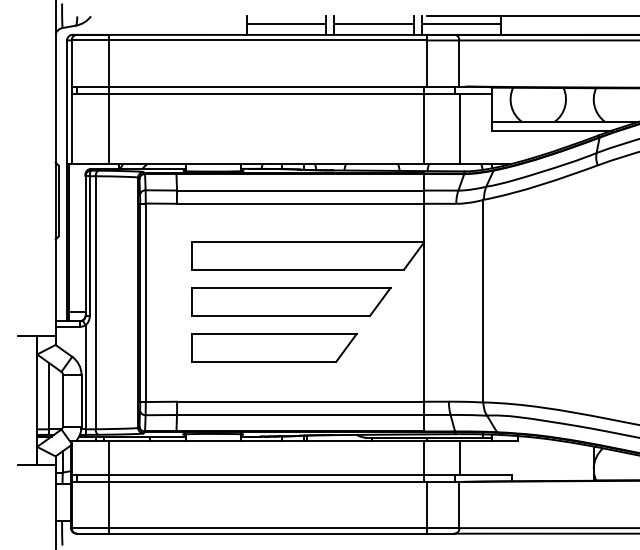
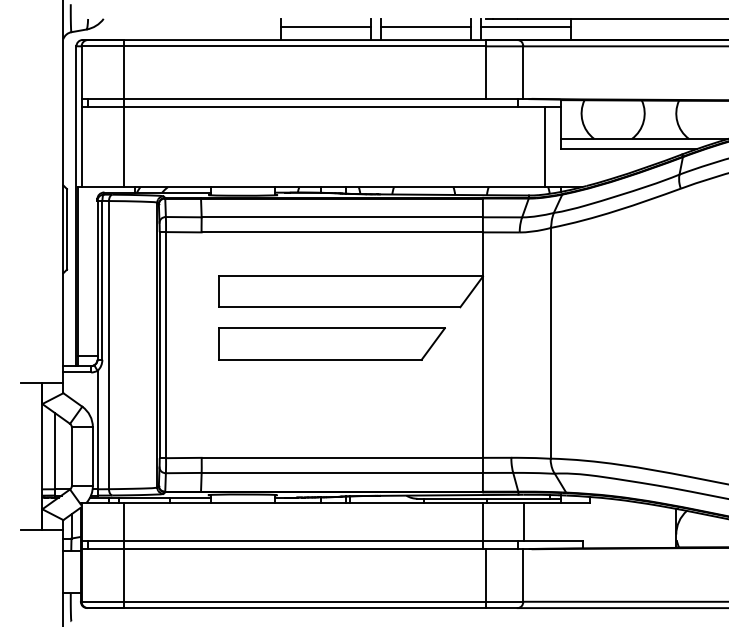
line: (424, 124) -> (483, 142), removed
line: (460, 129) -> (545, 147), moved
part: (274, 347) -> (312, 396), removed

